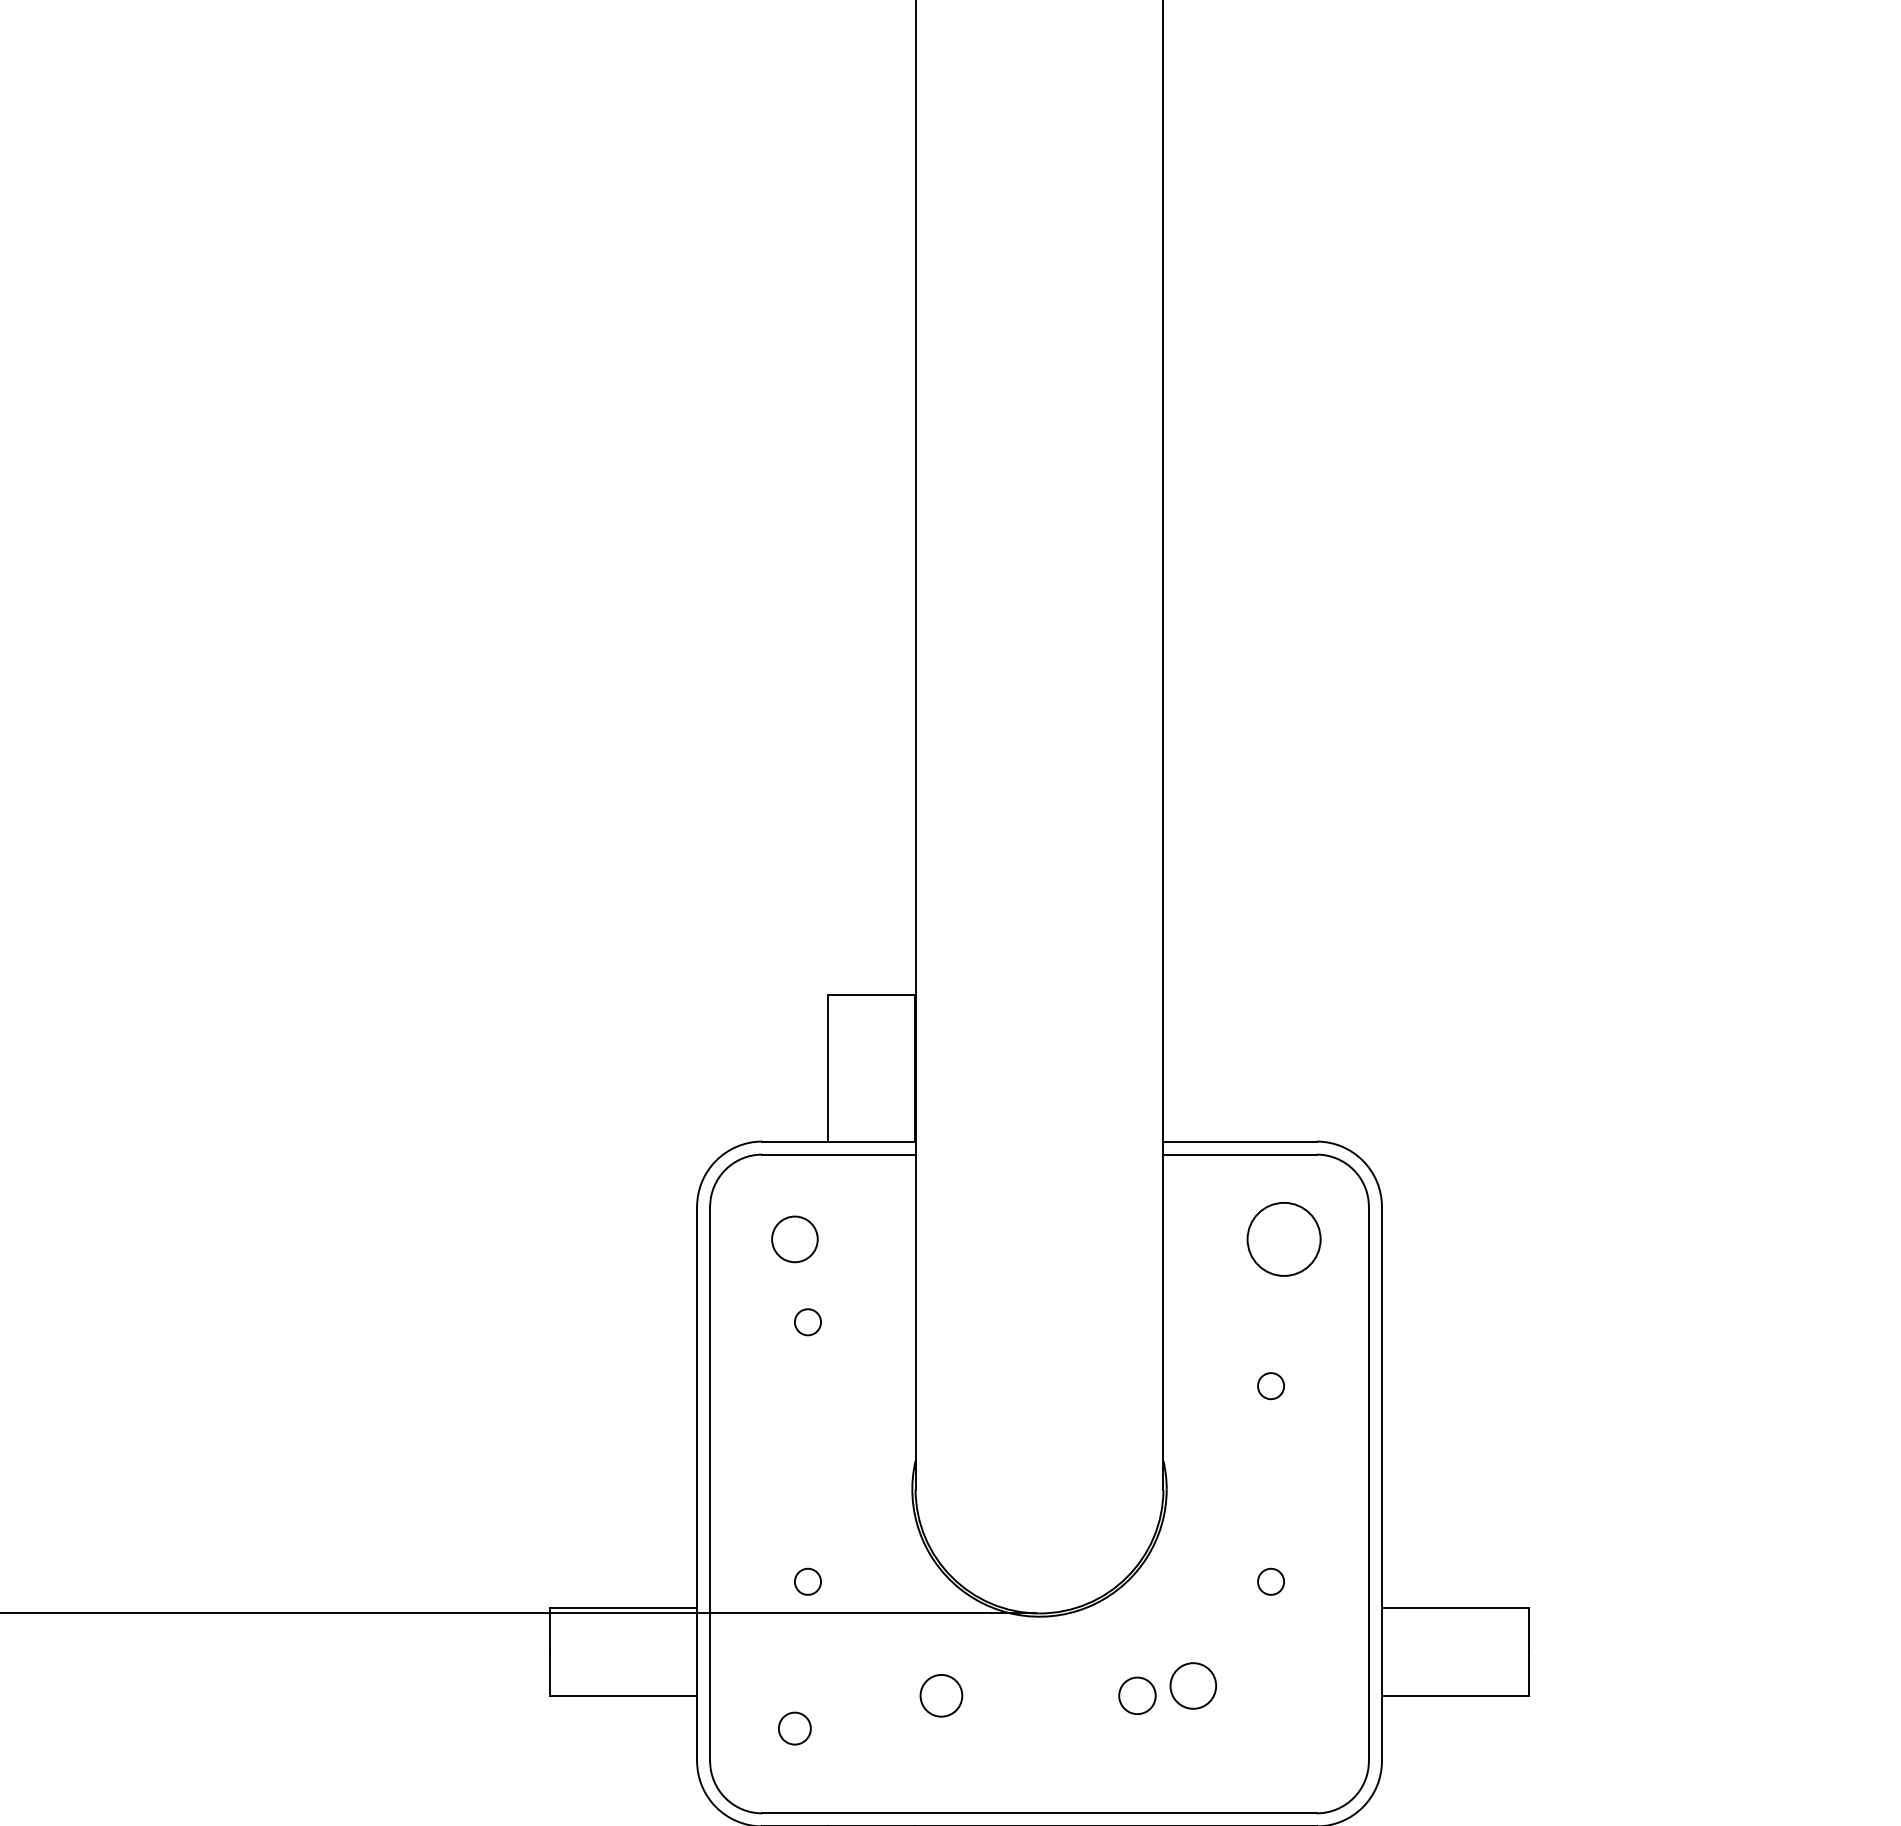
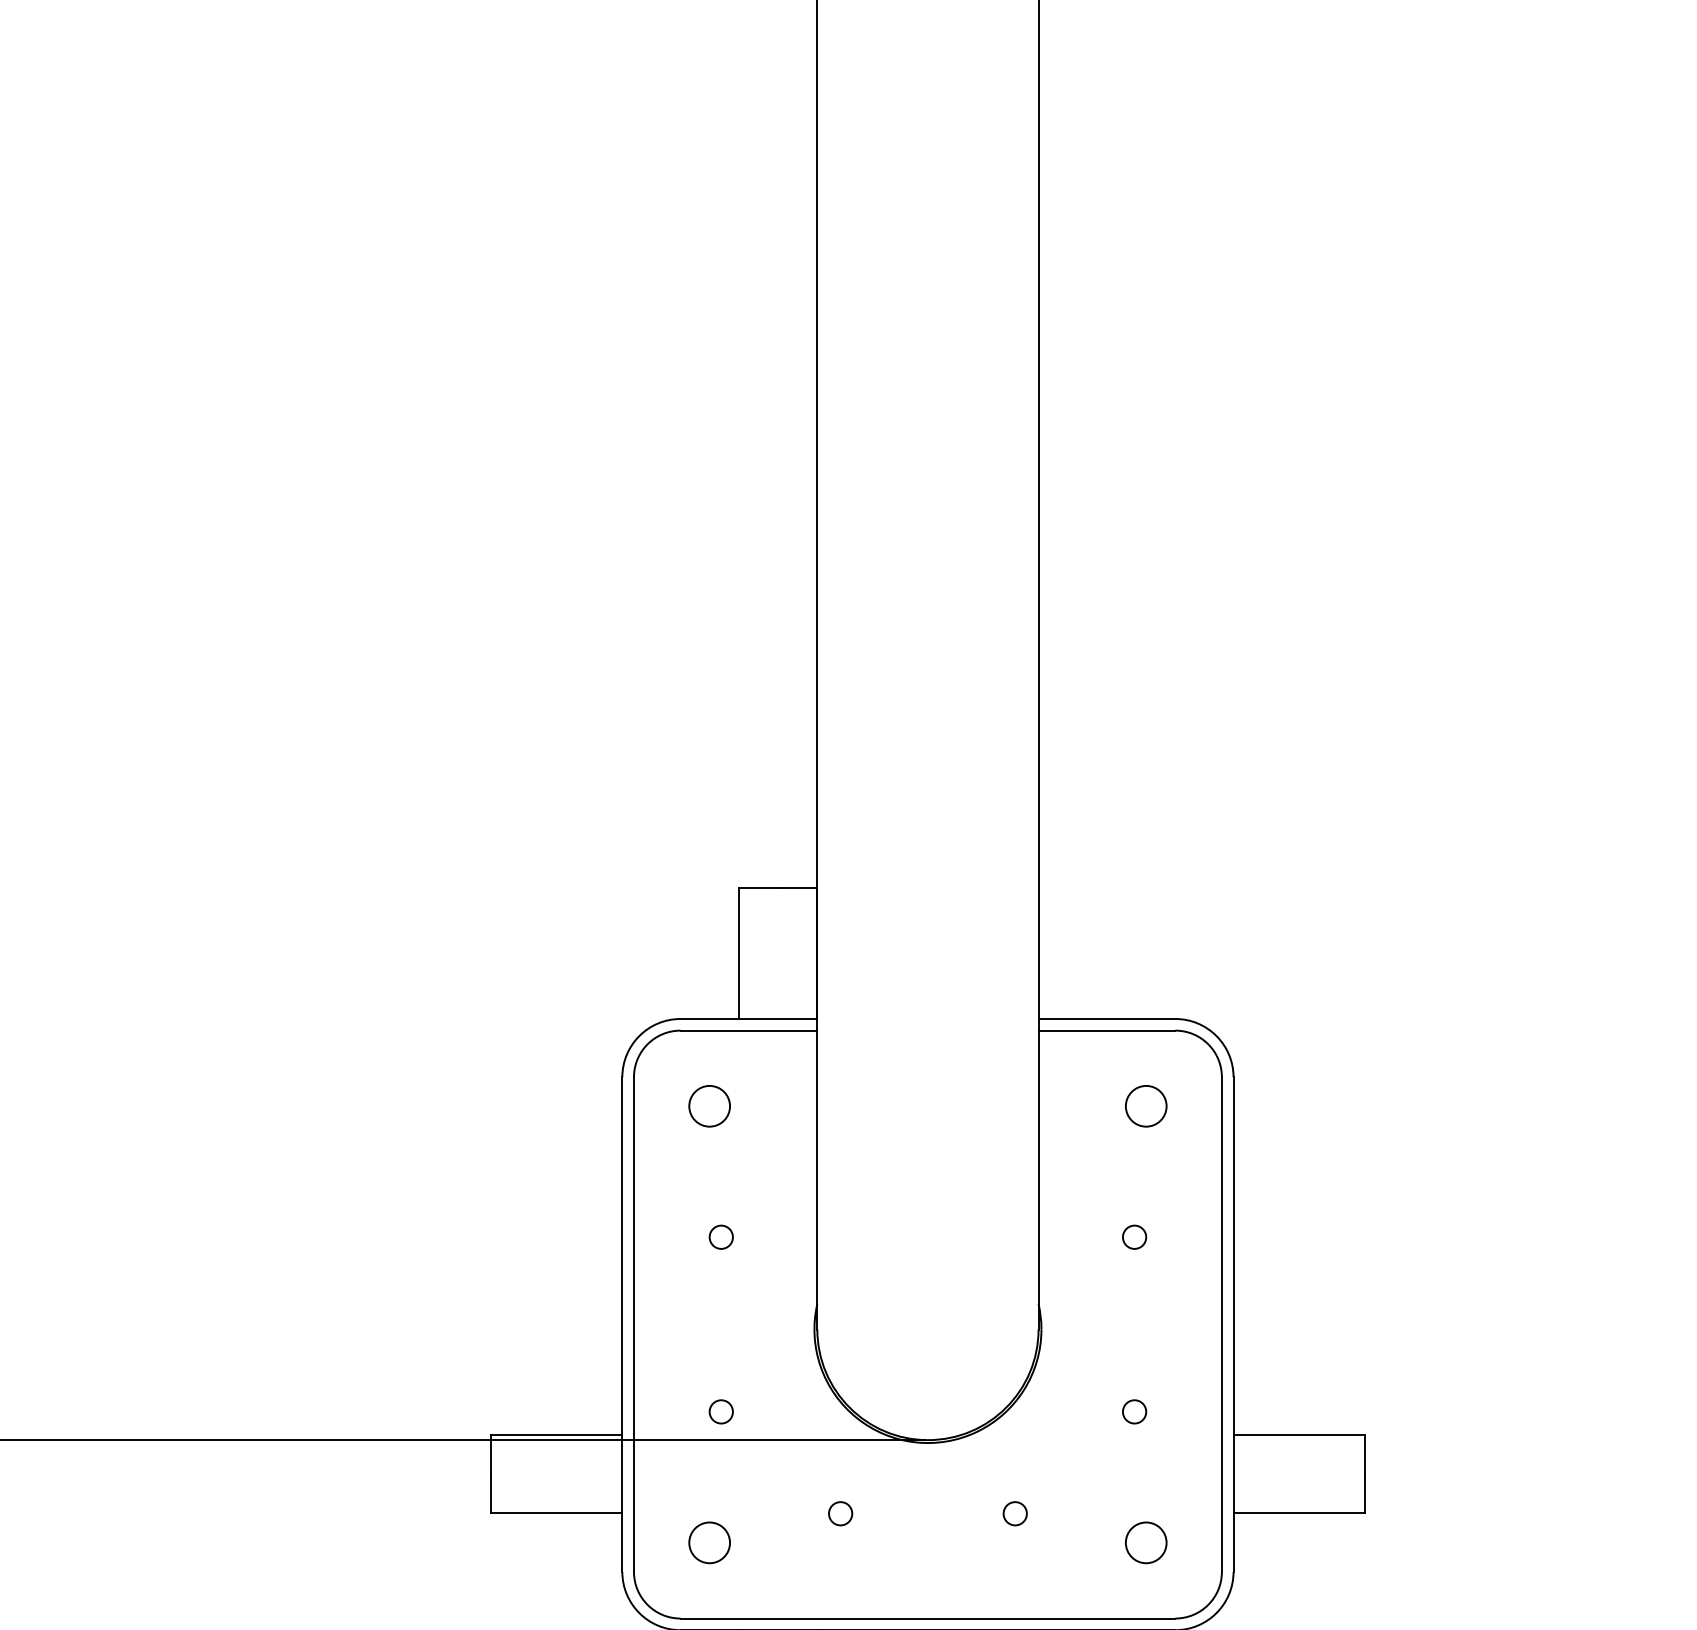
circle: (1283, 1238) -> (1145, 1105), size x0.62
circle: (807, 1321) -> (720, 1236), moved
circle: (1193, 1685) -> (1146, 1542), moved
circle: (941, 1695) -> (840, 1513), size x0.62
circle: (1136, 1695) -> (1014, 1513), size x0.71
circle: (794, 1728) -> (709, 1542), size x1.43

